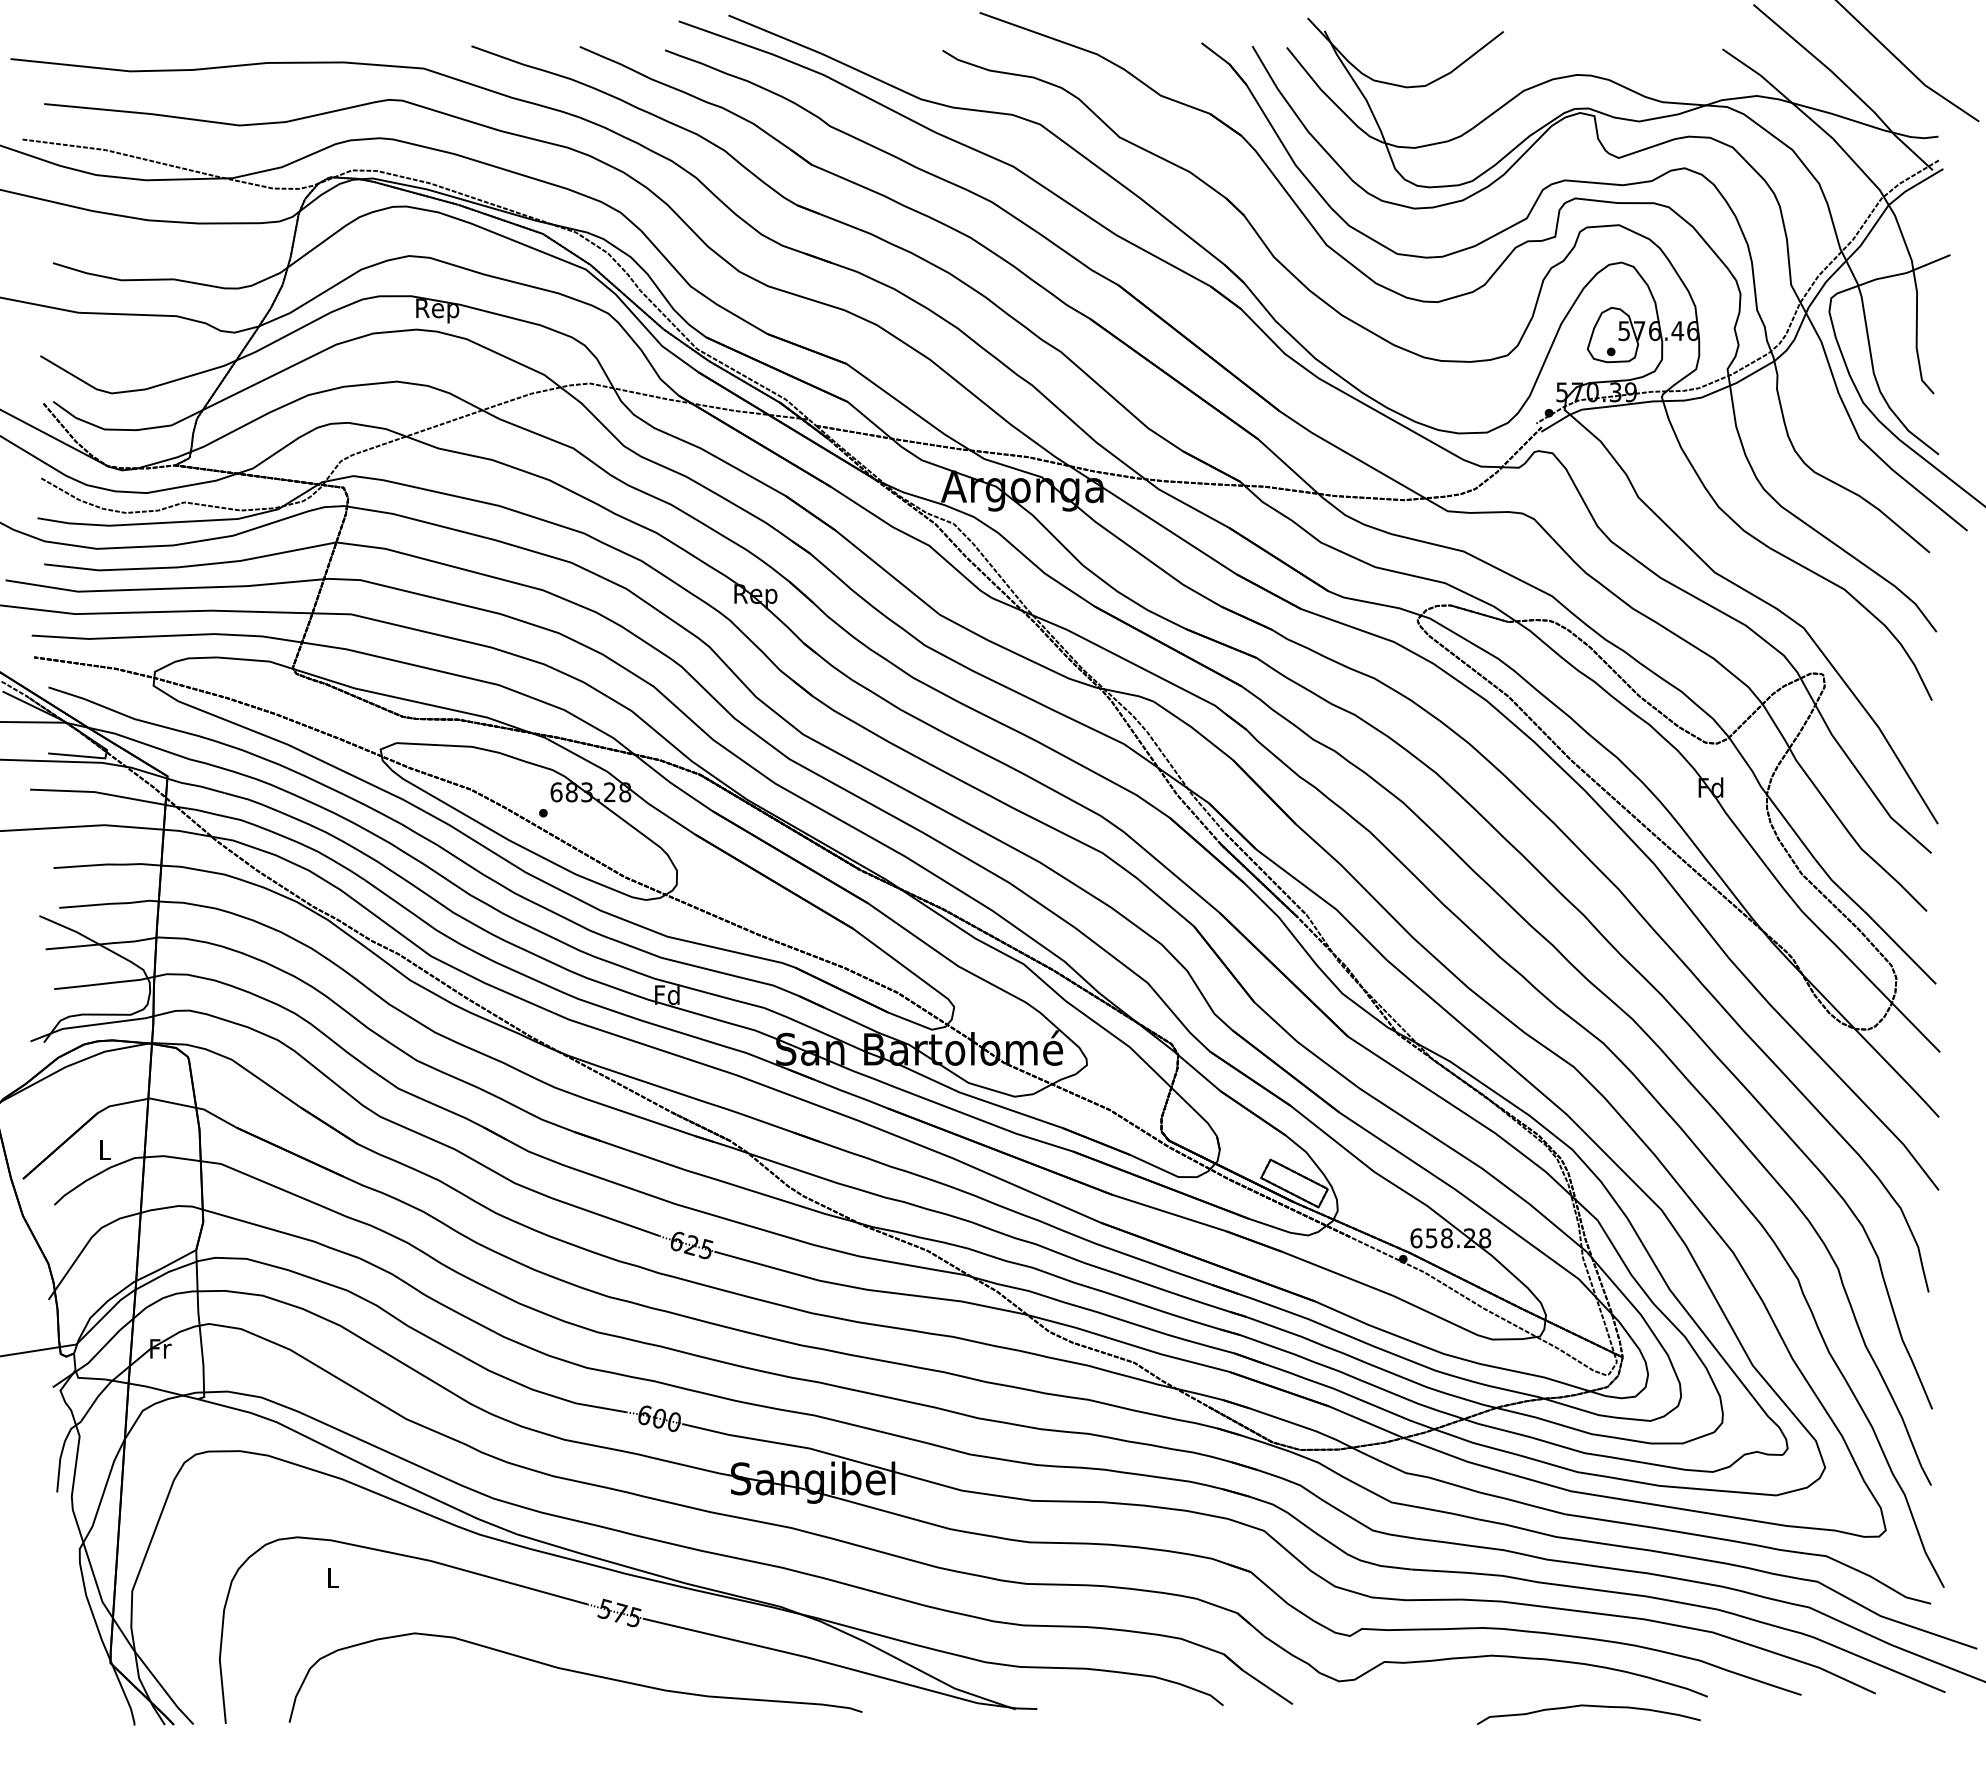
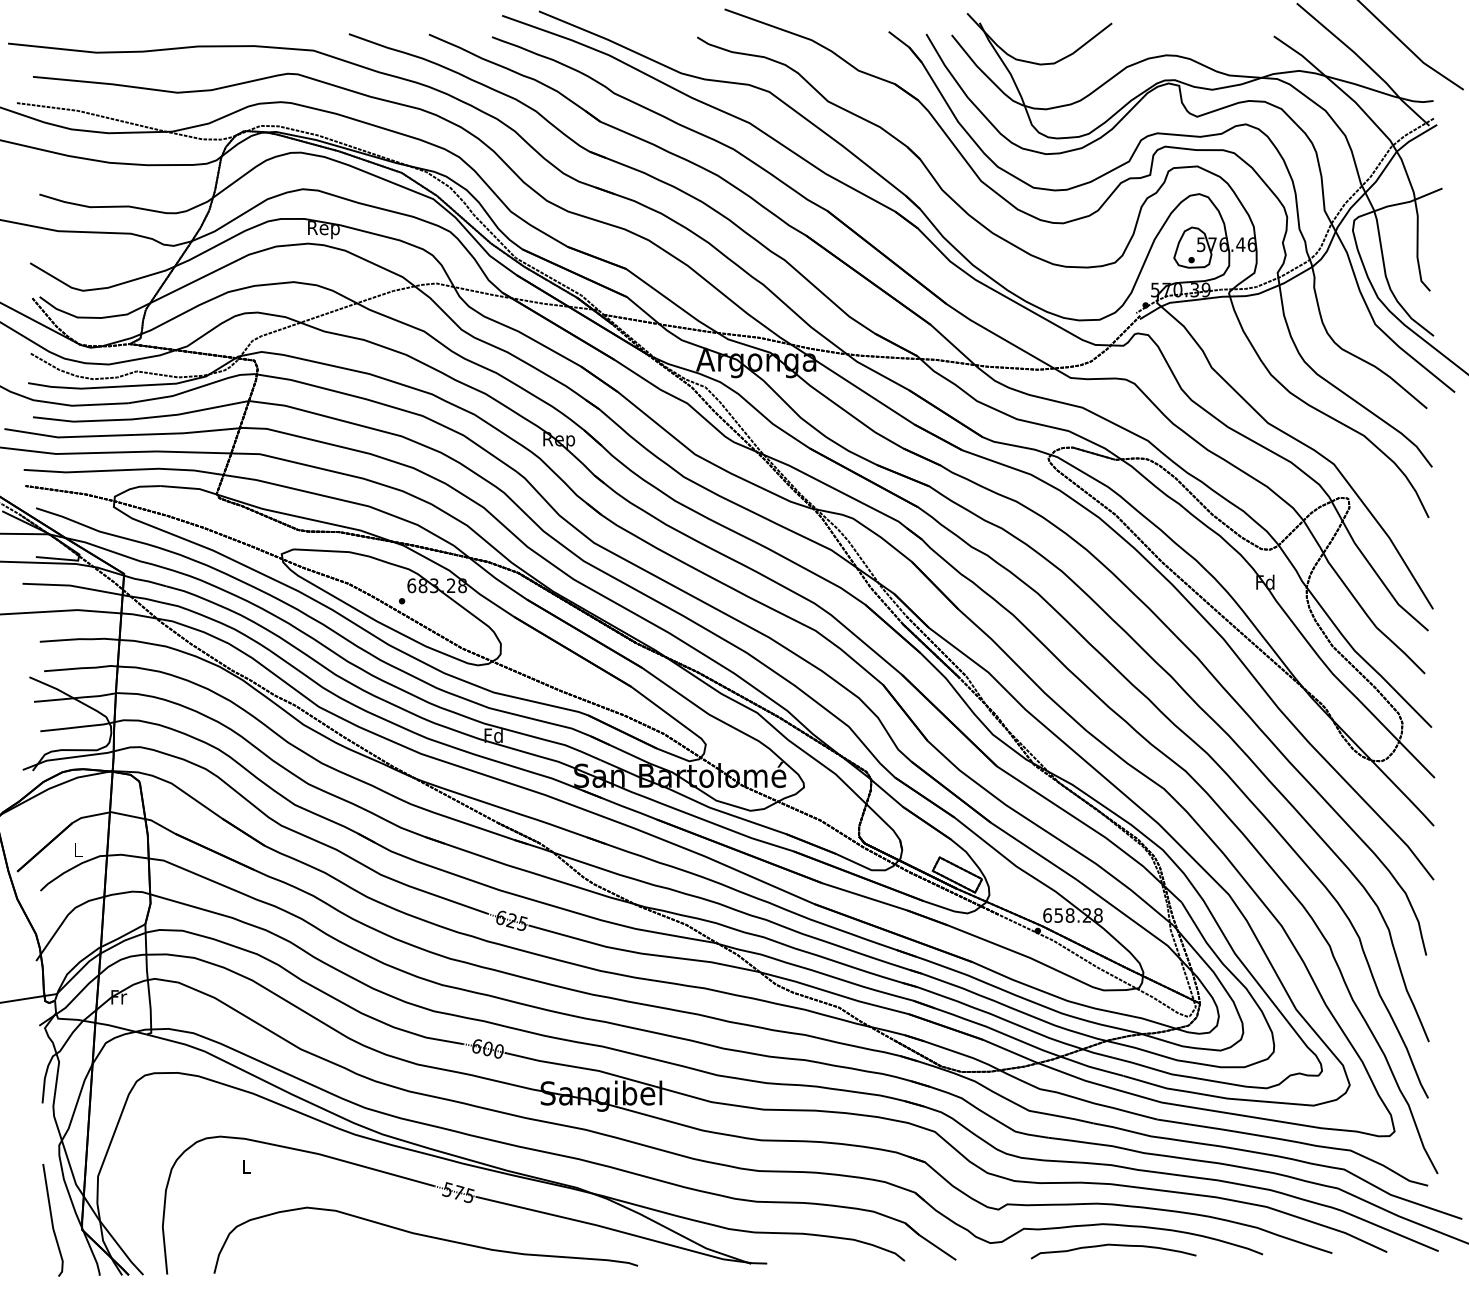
line: (70, 1650) -> (52, 1220), added
curve: (1588, 1706) -> (1113, 1245), moved

